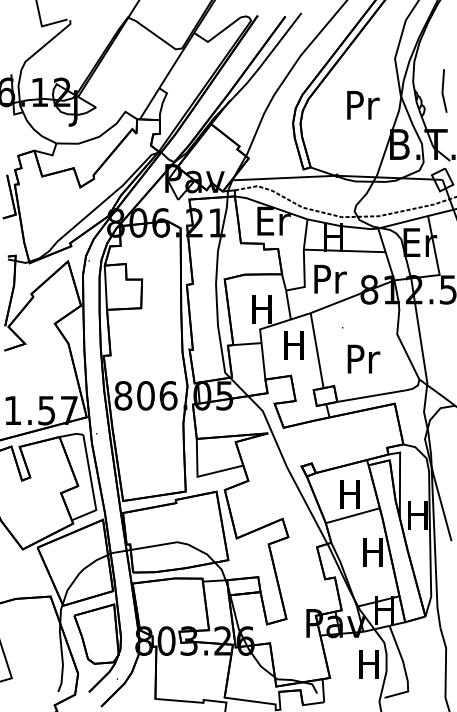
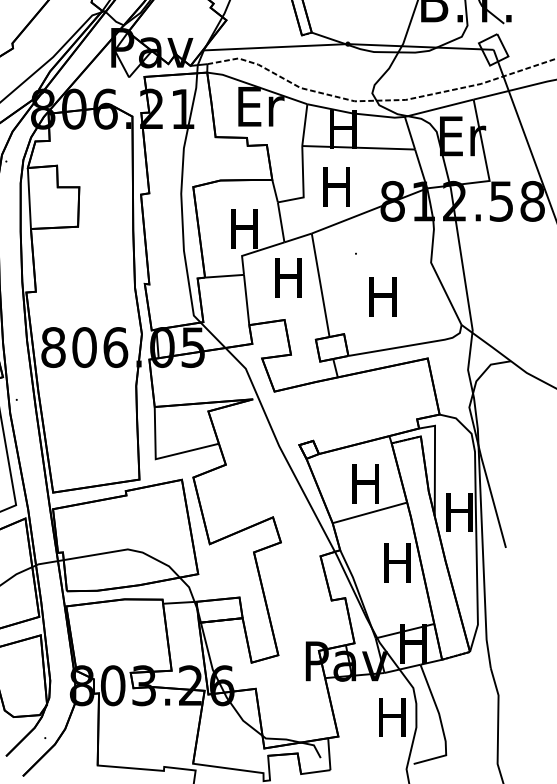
text: (330, 278) -> (339, 185), Pr -> H
text: (363, 358) -> (384, 296), Pr -> H

